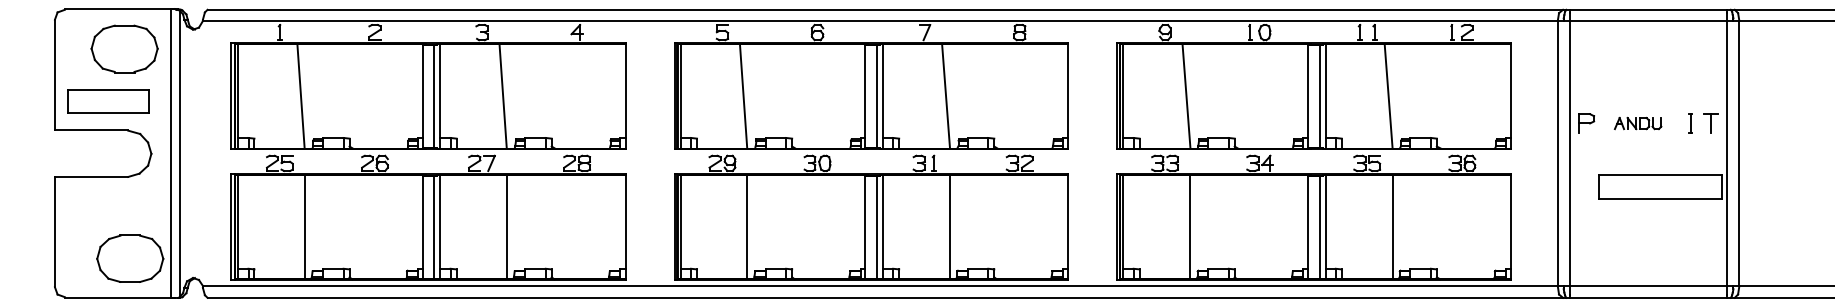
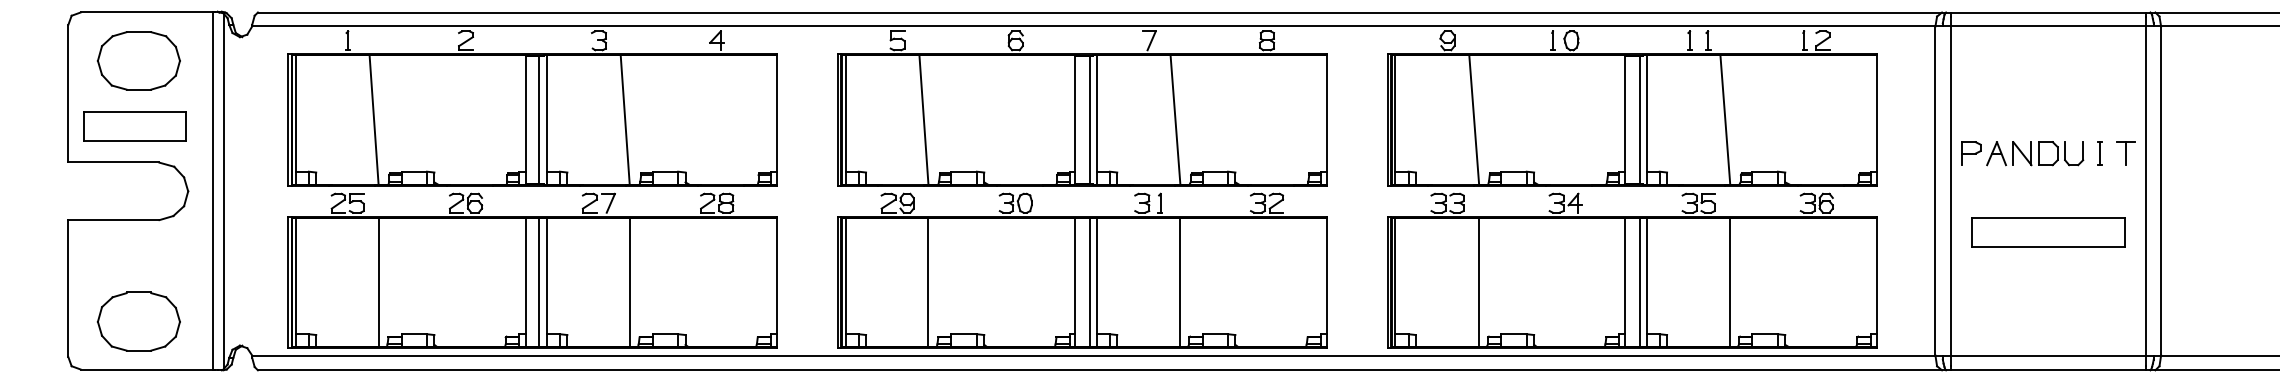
part: (124, 48) -> (138, 60), moved
part: (1638, 123) -> (2035, 153), size x1.67
part: (1660, 186) -> (2048, 232), moved
part: (129, 258) -> (138, 321), moved

